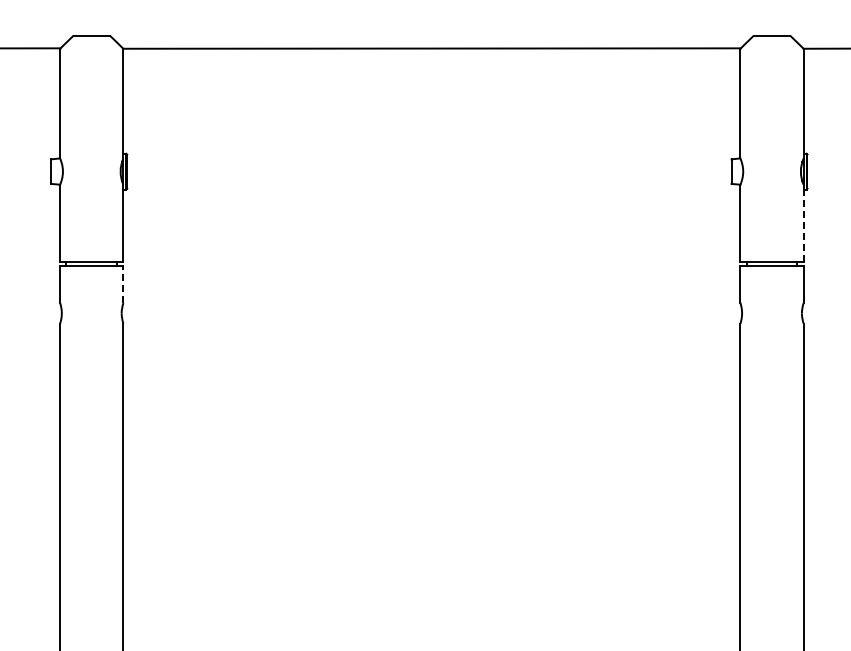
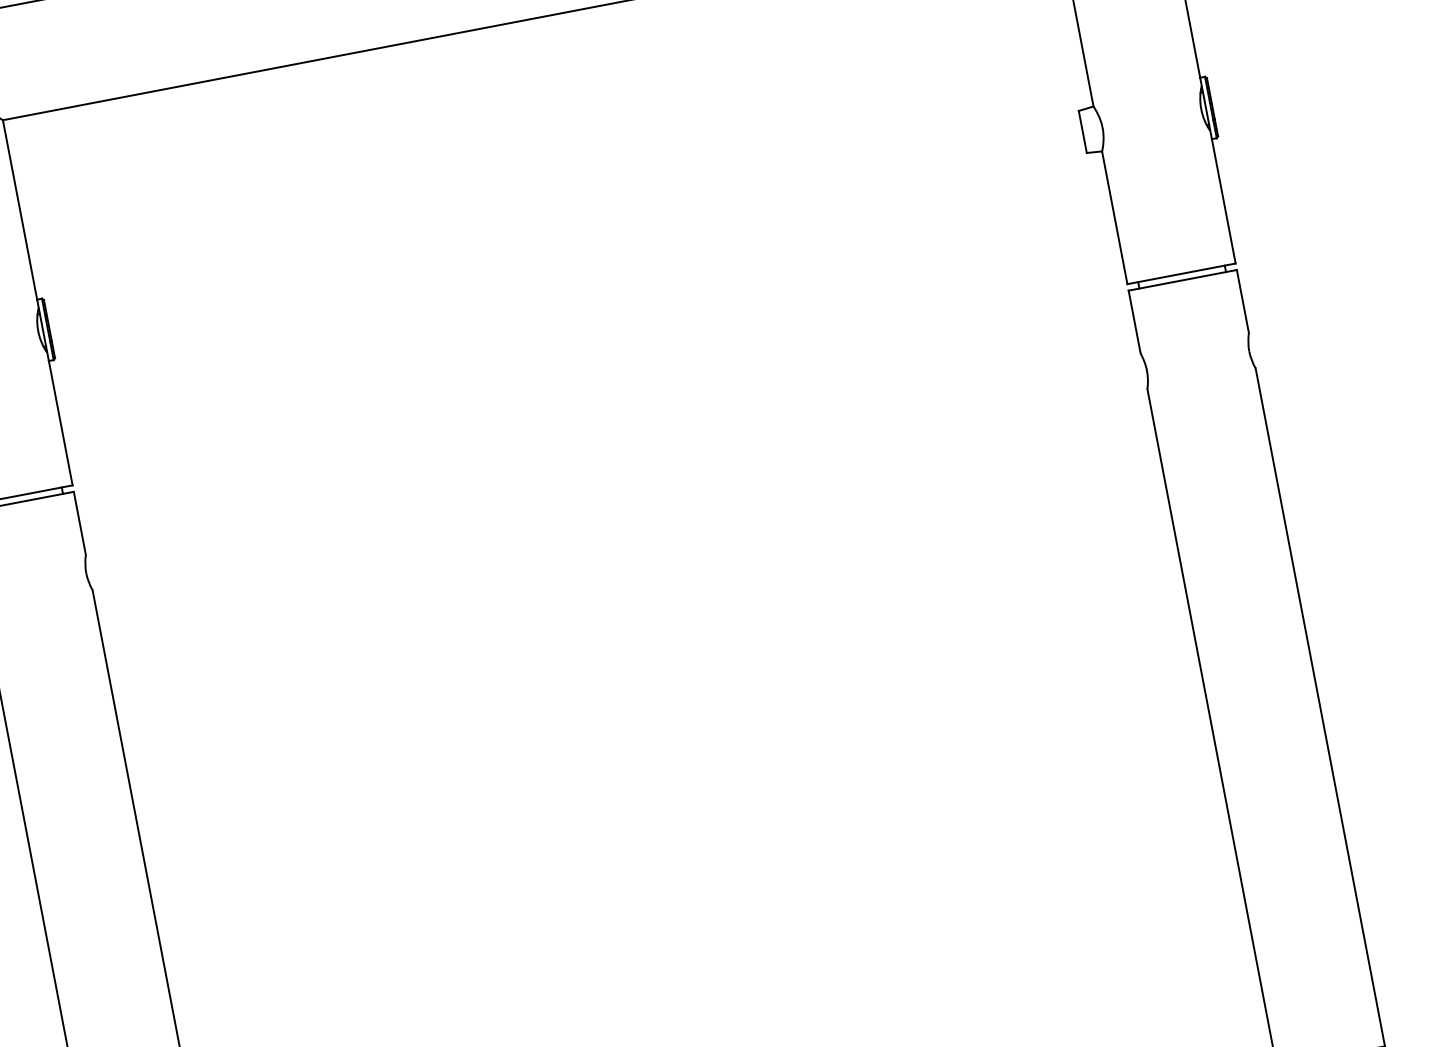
line: (803, 225) -> (1223, 200), dashed -> solid
line: (123, 284) -> (79, 523), dashed -> solid

